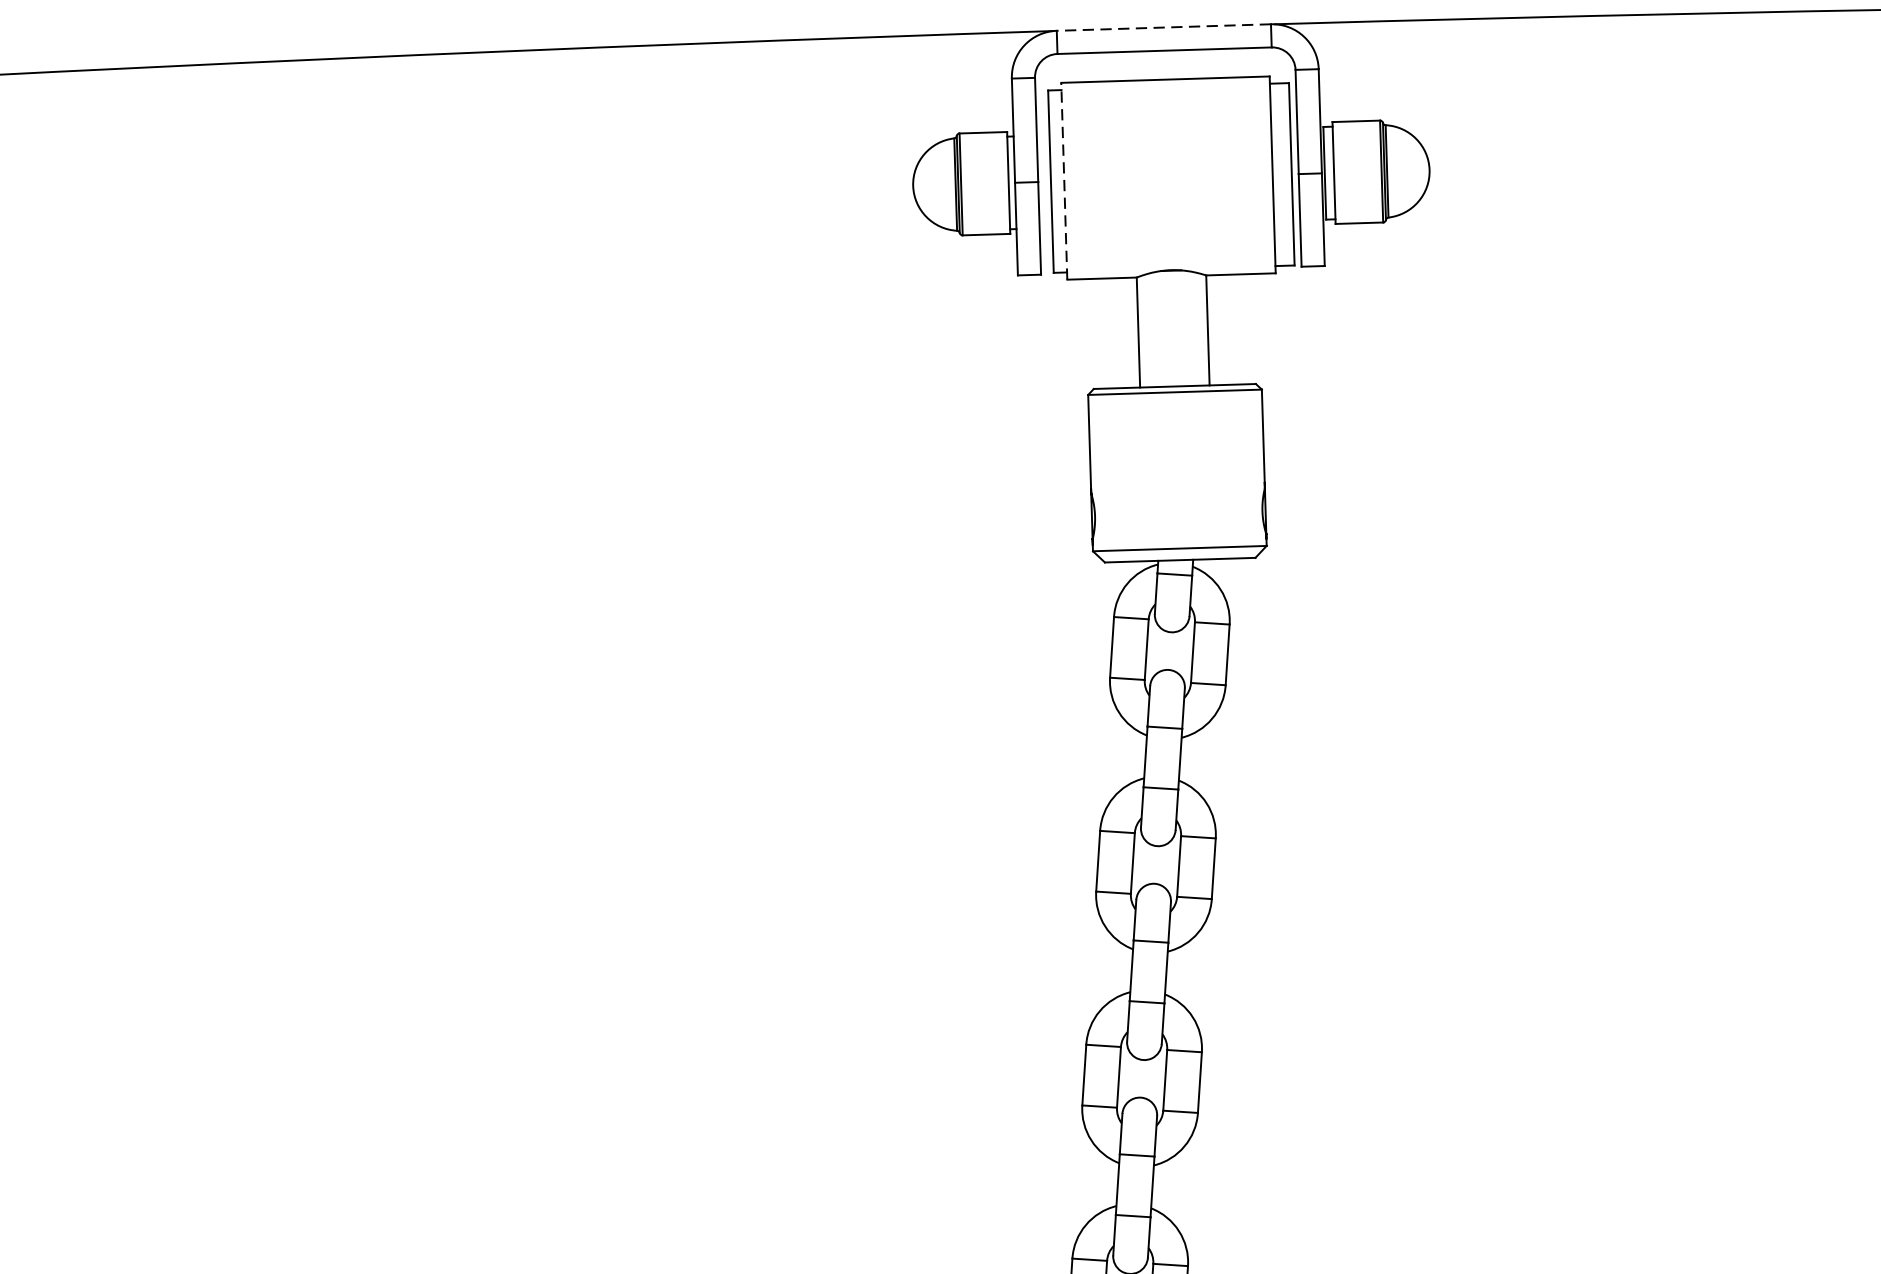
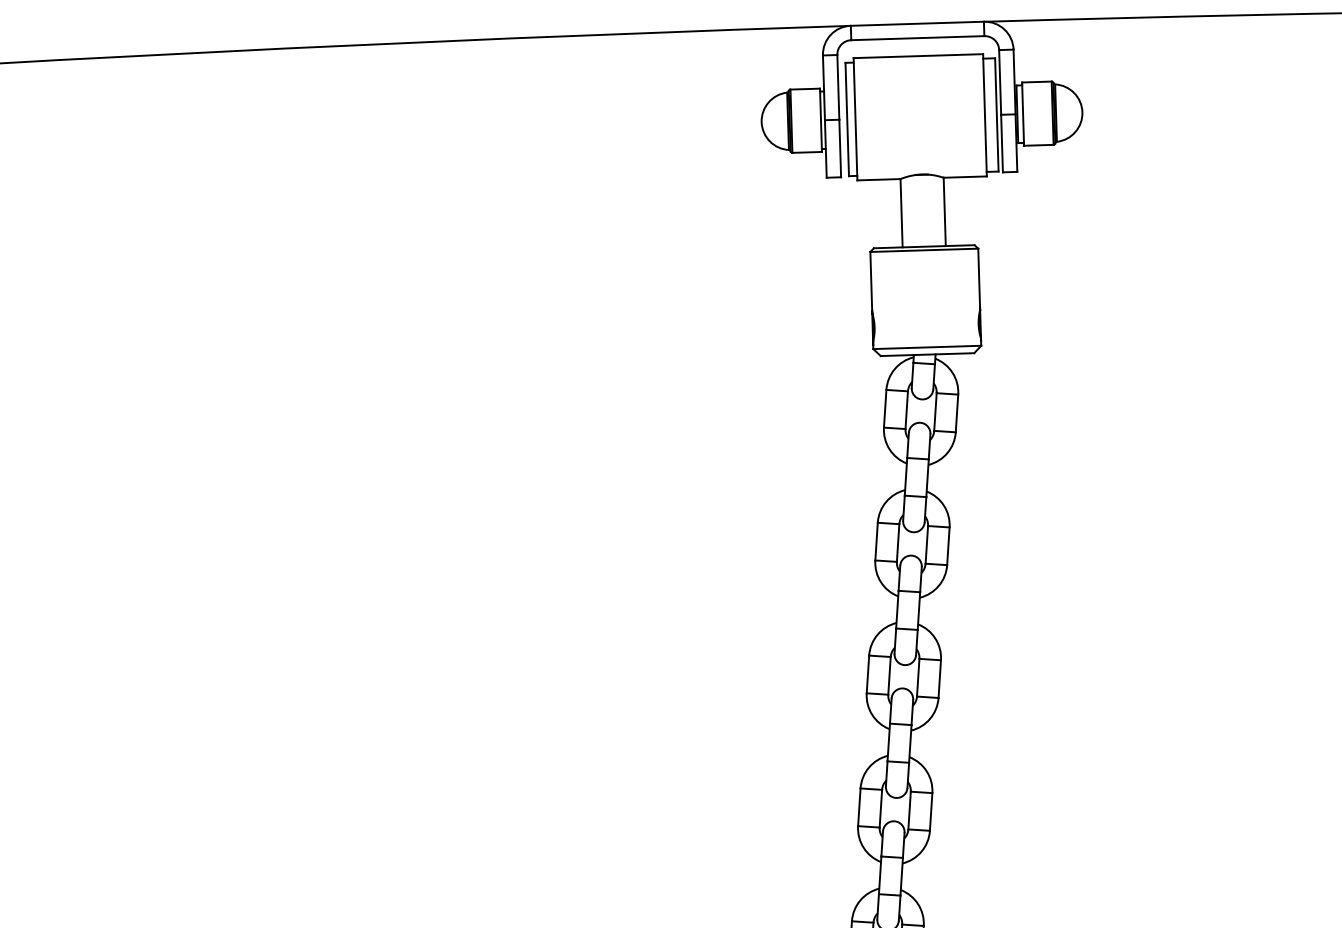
line: (1164, 27) -> (917, 23), dashed -> solid
line: (1064, 180) -> (855, 118), dashed -> solid

